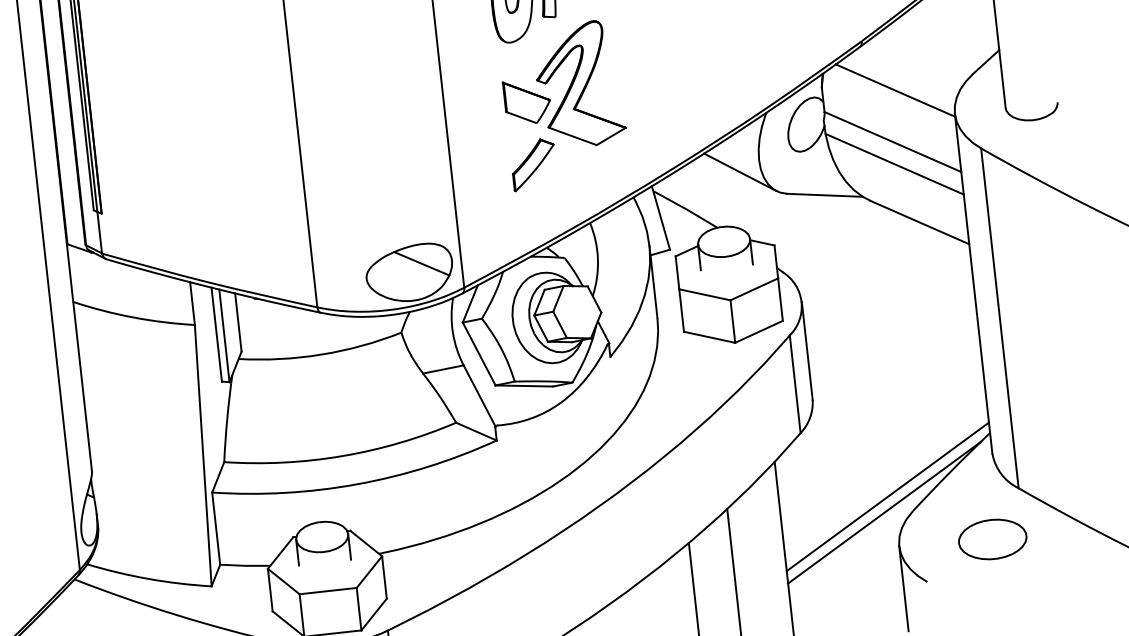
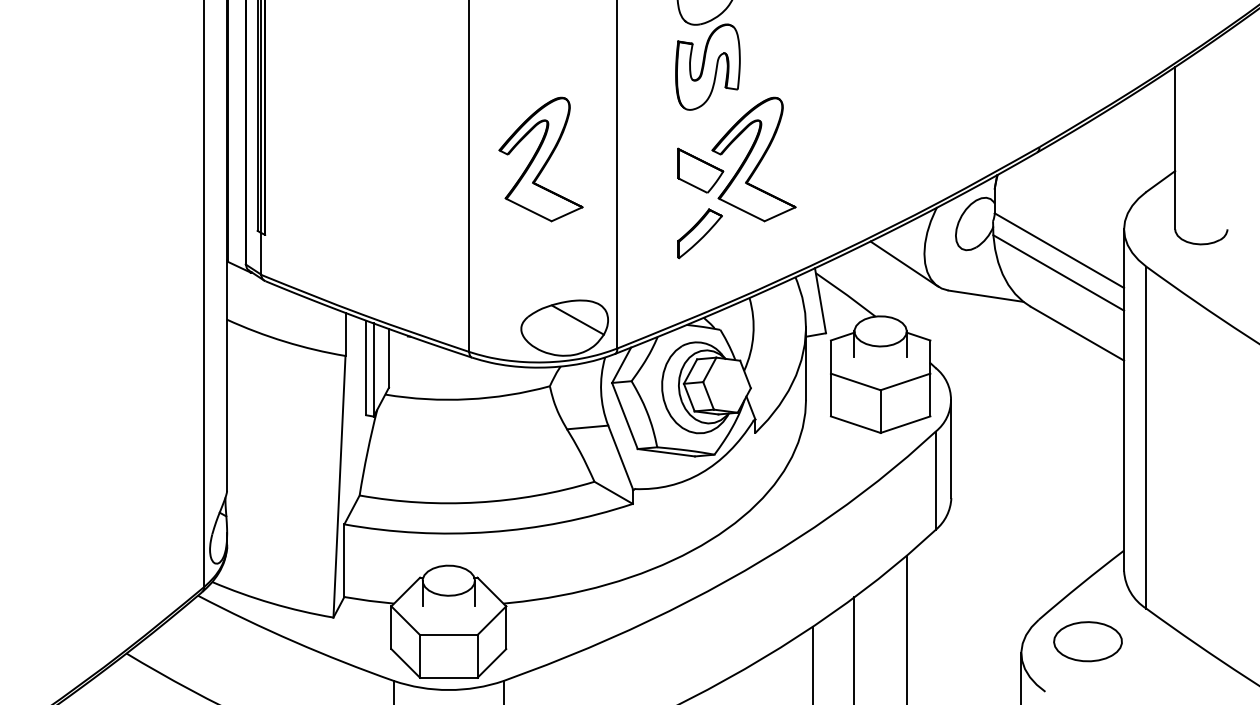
line: (895, 90) -> (1067, 199), removed
part: (367, 108) -> (540, 159), added
line: (887, 496) -> (1015, 602), removed
line: (883, 513) -> (1009, 618), removed
part: (992, 539) -> (1087, 641), moved

